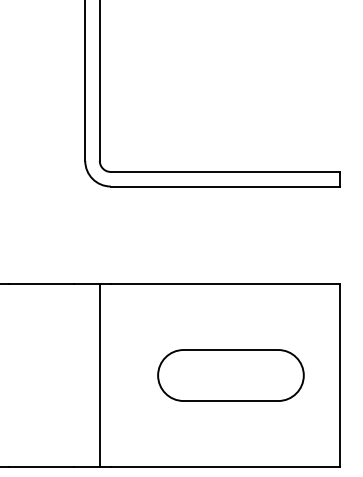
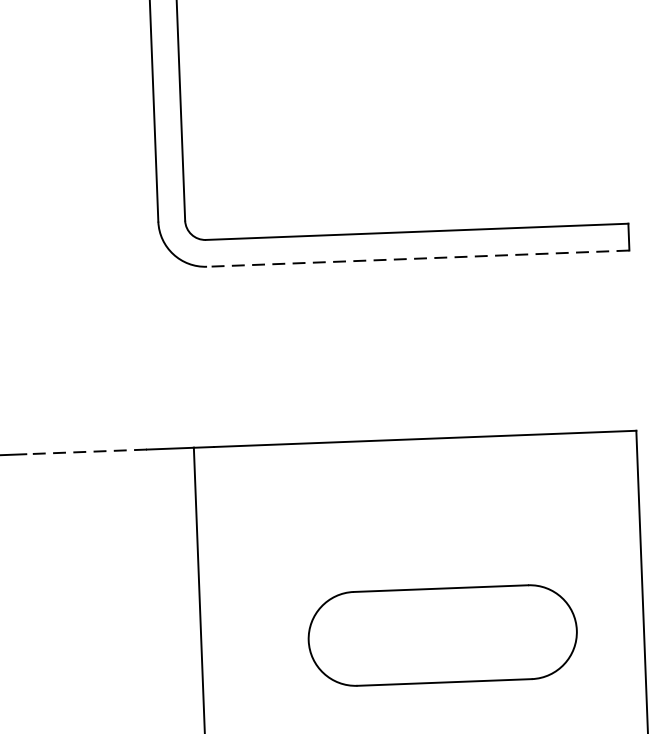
line: (225, 186) -> (418, 258), solid -> dashed
line: (41, 284) -> (86, 451), solid -> dashed
part: (230, 375) -> (441, 635), moved

